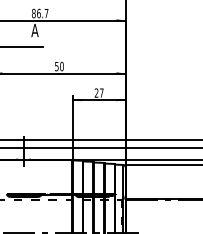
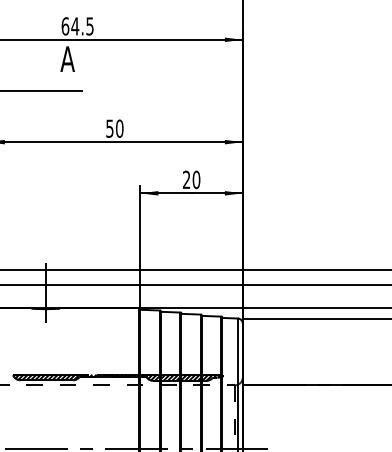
text: (39, 13) -> (76, 26), 86.7 -> 64.5
text: (101, 92) -> (196, 178), 27 -> 20

